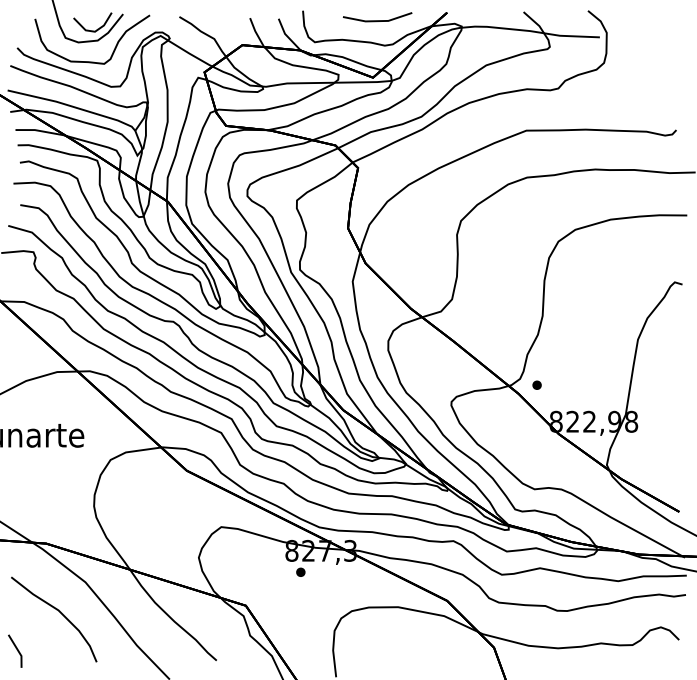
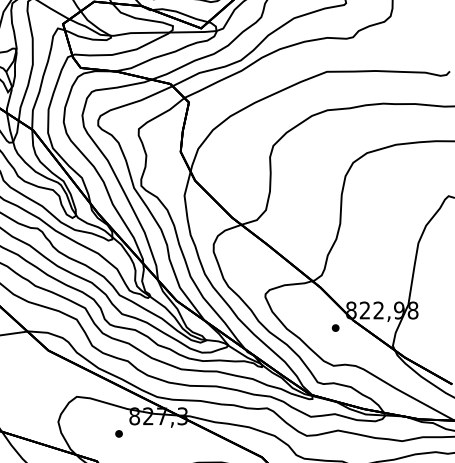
part: (536, 384) -> (335, 327), moved
part: (300, 571) -> (118, 433), moved

